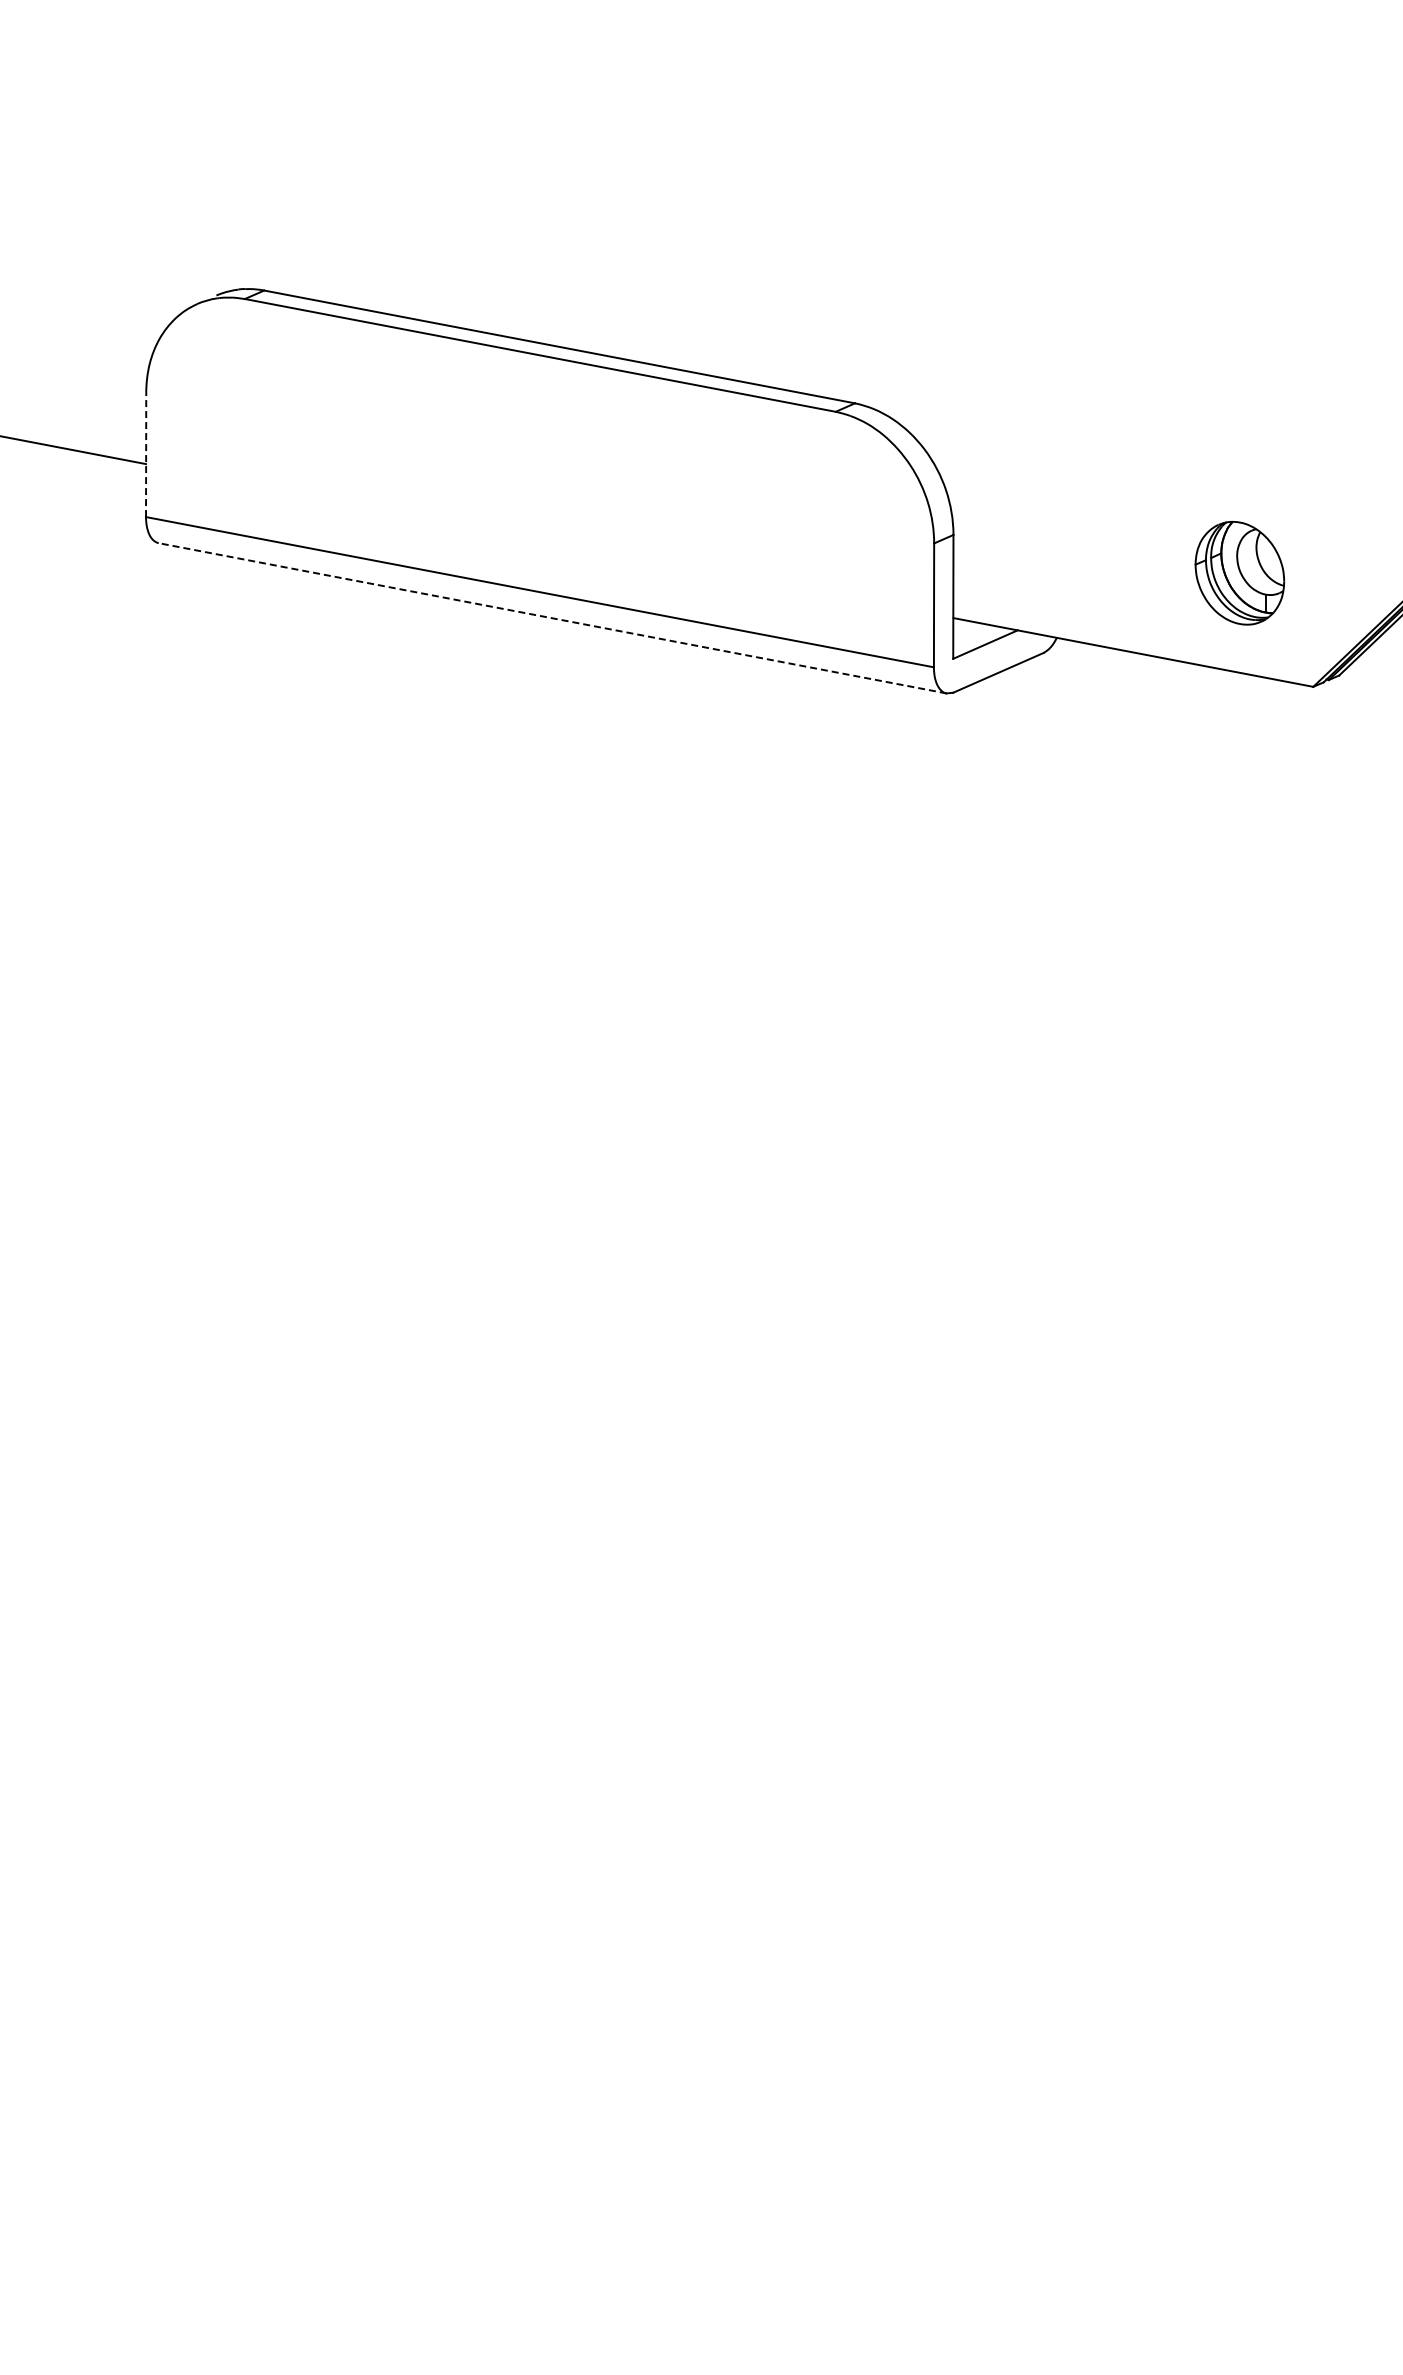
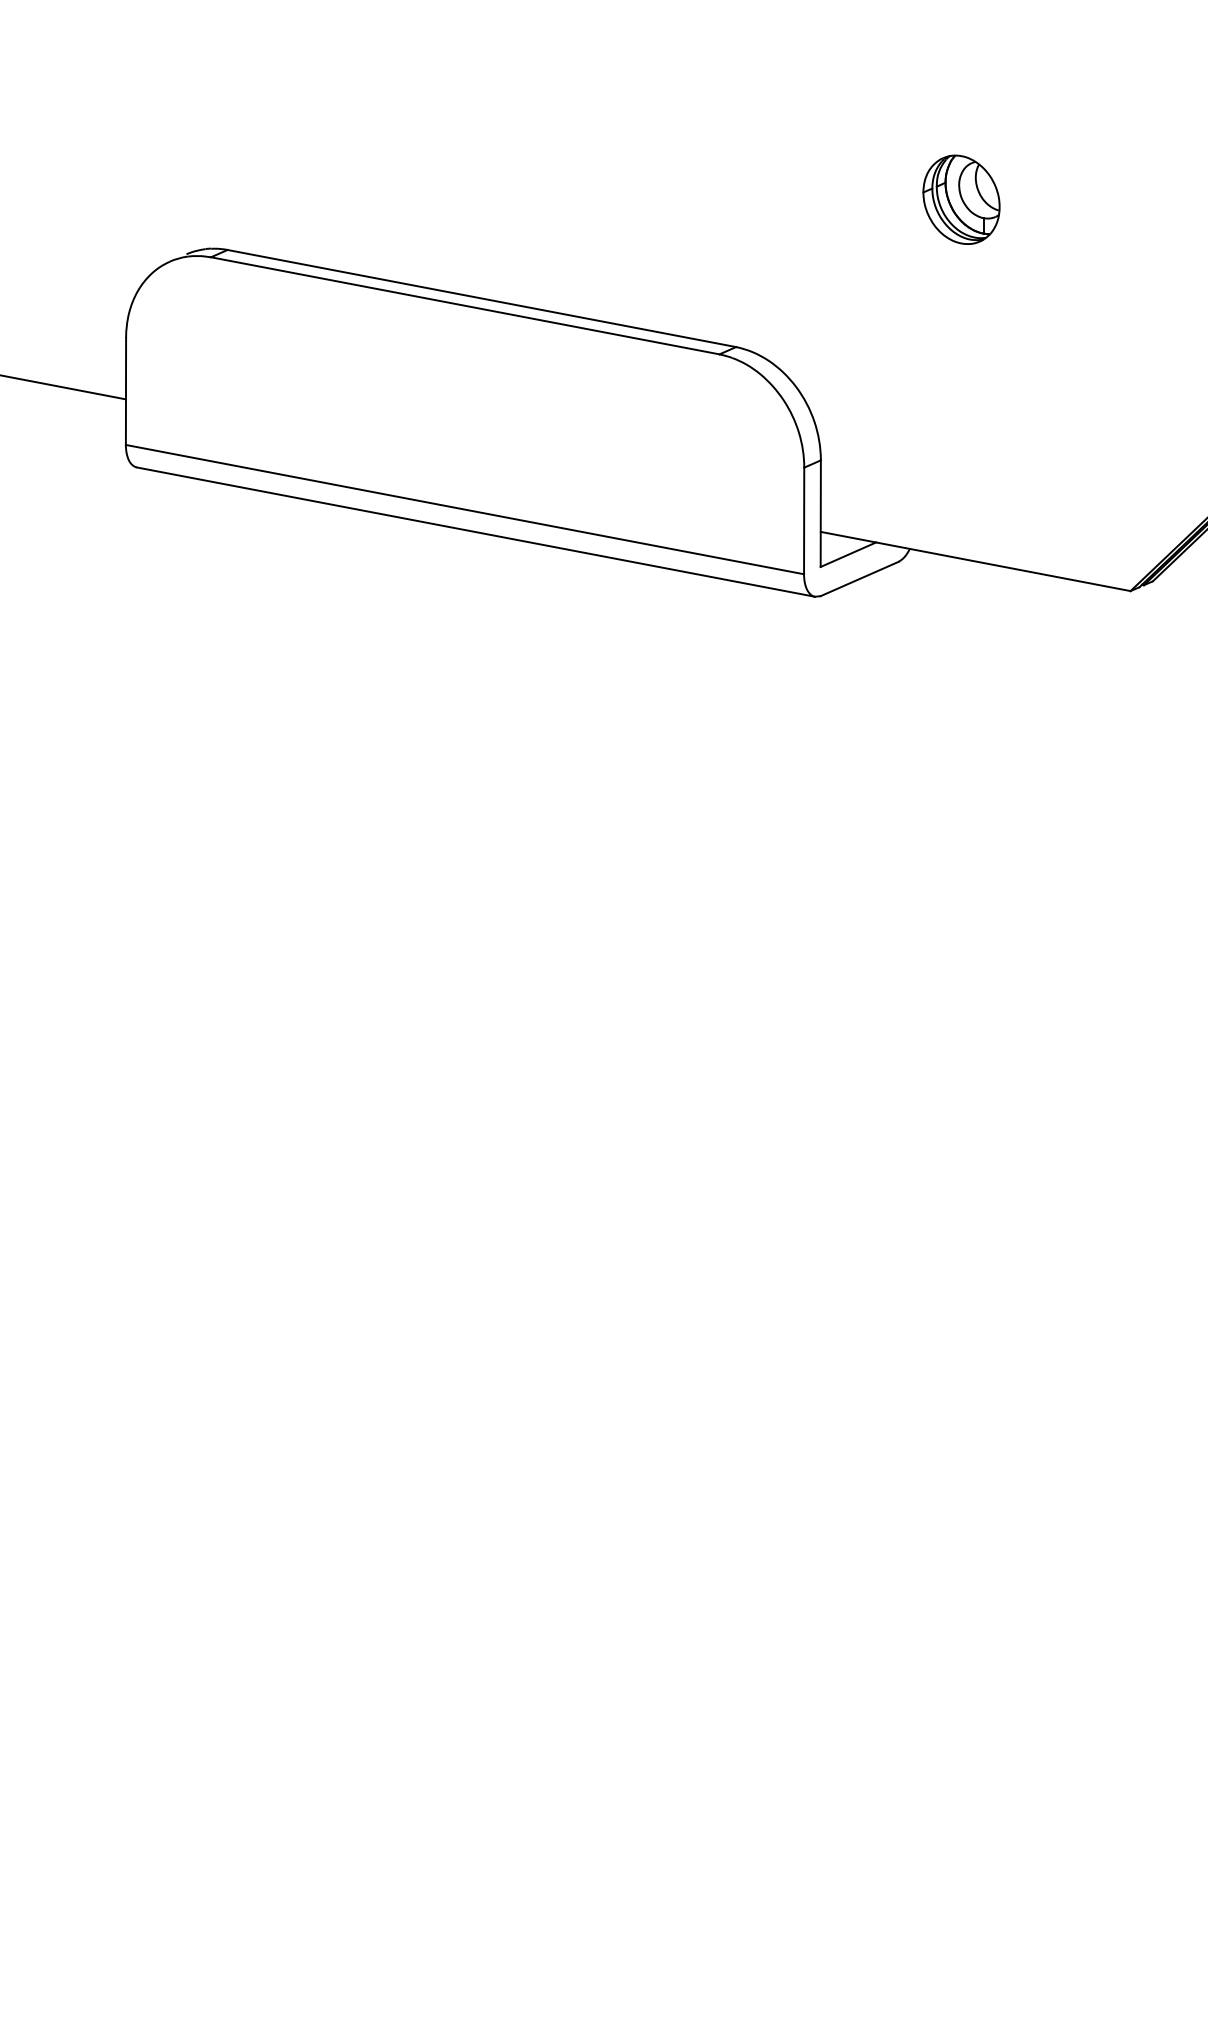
line: (146, 454) -> (126, 391), dashed -> solid
part: (1239, 572) -> (961, 199), moved
line: (552, 618) -> (475, 532), dashed -> solid

